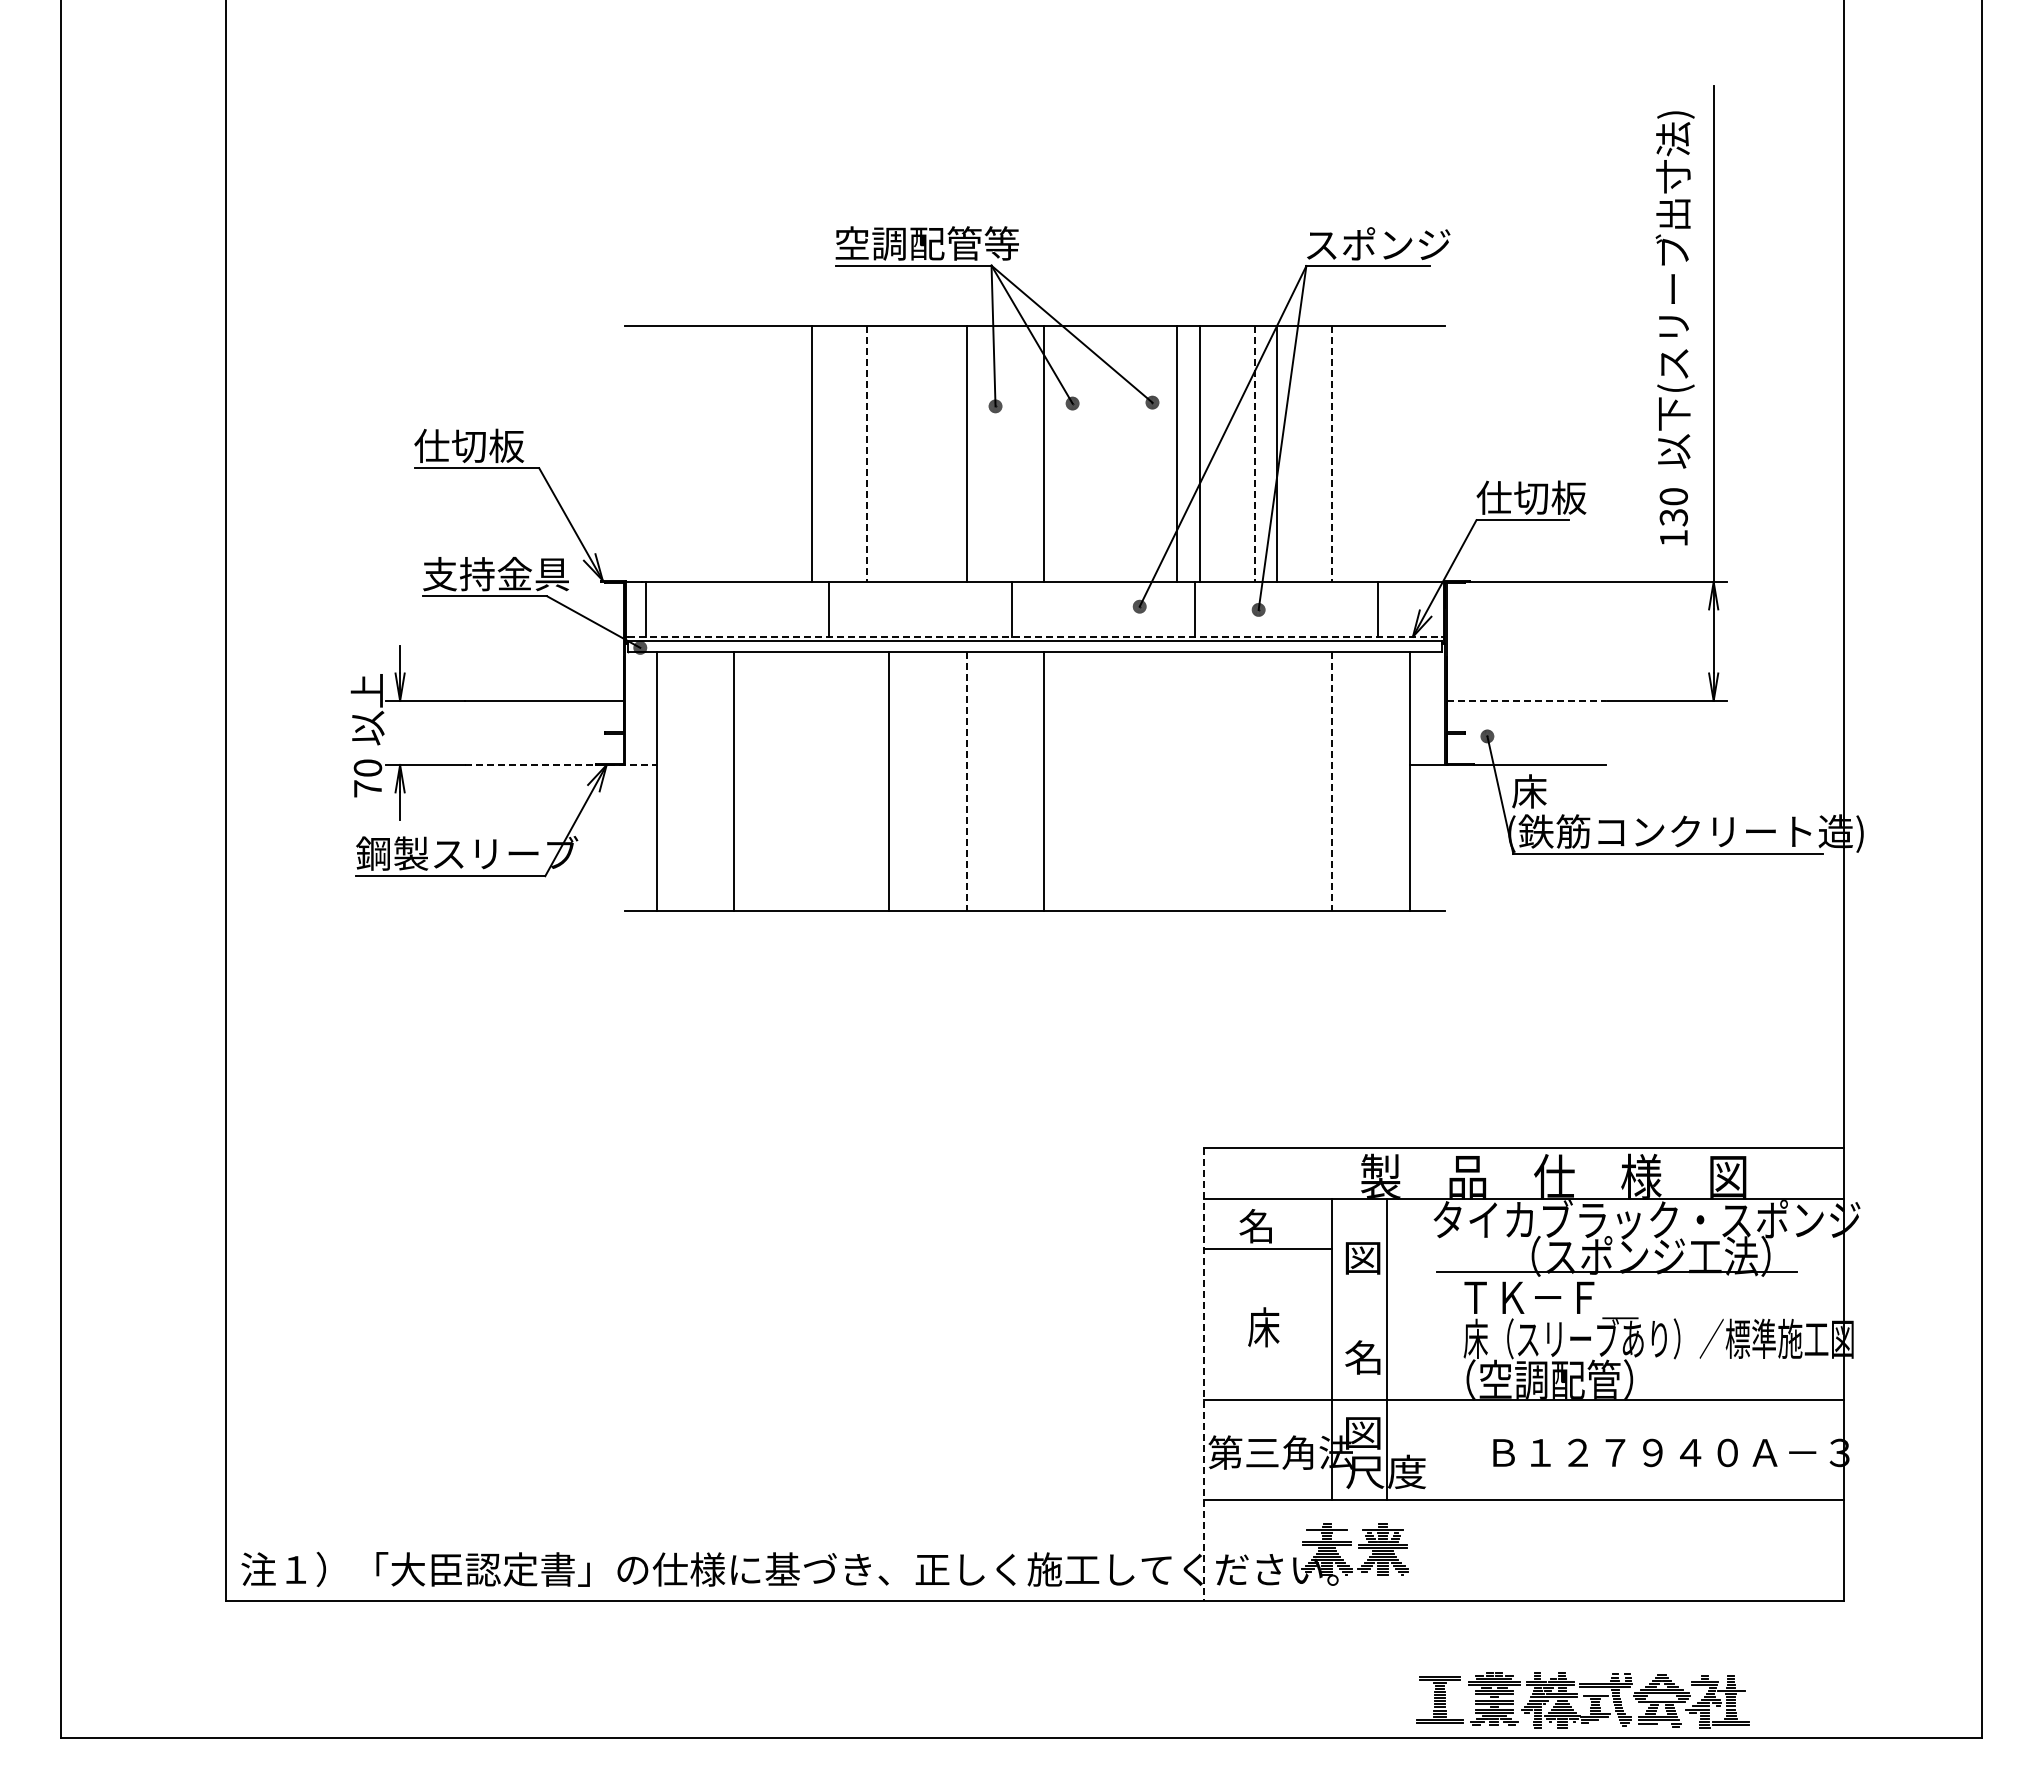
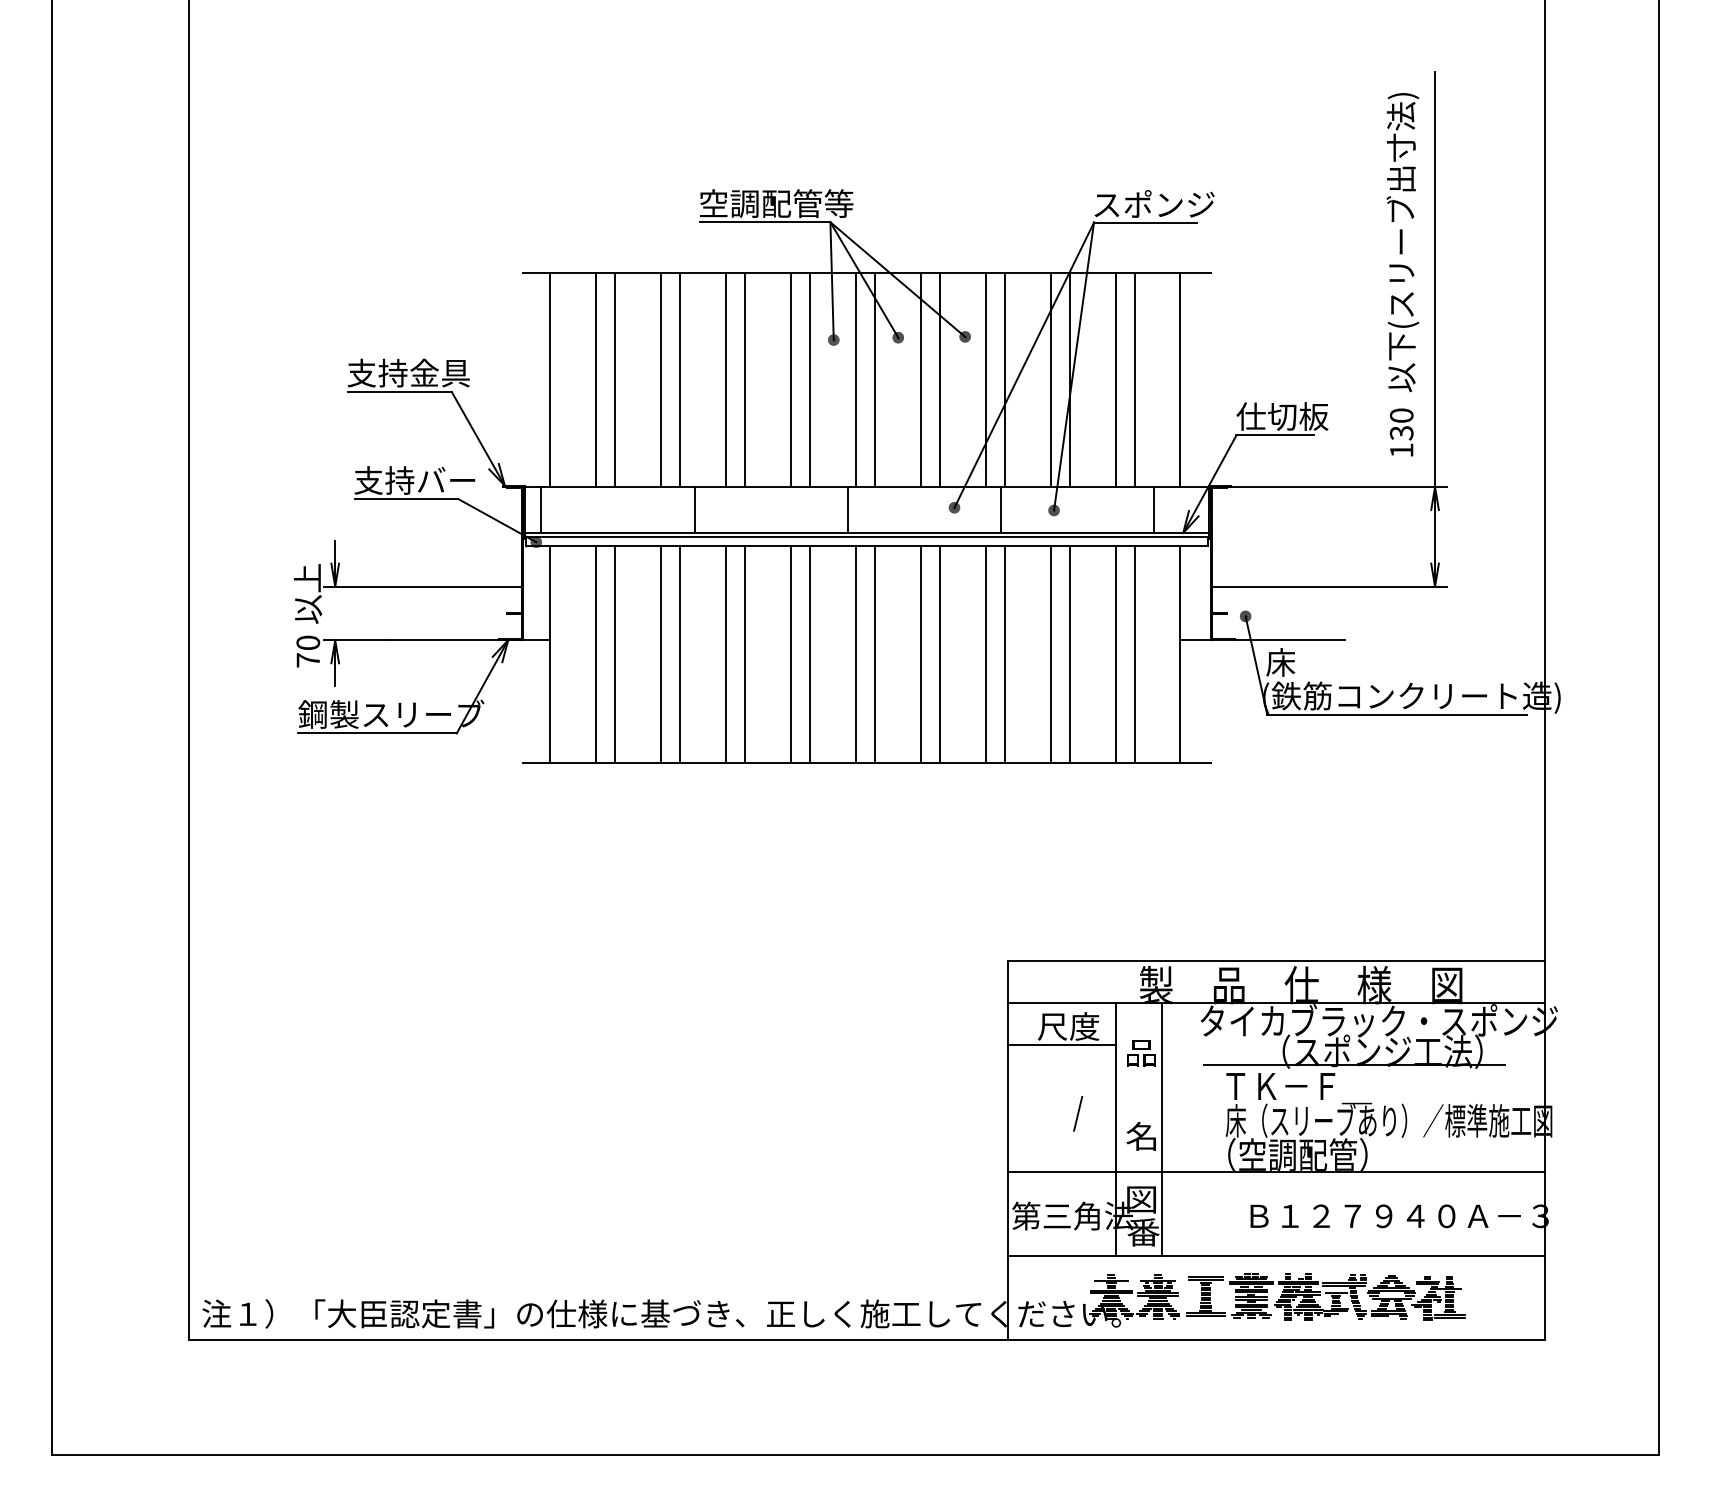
text: (487, 445) -> (408, 372), 仕切板 -> 支持金具
line: (656, 453) -> (549, 379), added
line: (711, 453) -> (595, 379), added
line: (734, 453) -> (615, 379), added
line: (789, 453) -> (661, 379), added
line: (889, 453) -> (744, 379), added
line: (944, 453) -> (791, 379), added
line: (1021, 453) -> (855, 379), added
line: (1099, 453) -> (920, 379), added
line: (1122, 453) -> (940, 379), added
line: (1354, 453) -> (1134, 379), added
line: (1409, 453) -> (1180, 379), added
line: (866, 454) -> (725, 380), dashed -> solid
line: (1254, 454) -> (1050, 380), dashed -> solid
line: (1332, 454) -> (1115, 380), dashed -> solid
text: (532, 573) -> (446, 479), 支持金具 -> 支持バー
line: (1035, 636) -> (867, 532), dashed -> solid
line: (1526, 700) -> (1278, 586), dashed -> solid
line: (561, 764) -> (470, 639), dashed -> solid
line: (711, 781) -> (595, 654), added
line: (789, 781) -> (661, 654), added
line: (811, 781) -> (679, 654), added
line: (866, 781) -> (725, 654), added
line: (944, 781) -> (791, 654), added
line: (1021, 781) -> (855, 654), added
line: (1099, 781) -> (920, 654), added
line: (1122, 781) -> (940, 654), added
line: (1176, 781) -> (985, 654), added
line: (1199, 781) -> (1004, 654), added
line: (1254, 781) -> (1050, 654), added
line: (1277, 781) -> (1069, 654), added
line: (1354, 781) -> (1134, 654), added
line: (966, 782) -> (809, 654), dashed -> solid
line: (1332, 782) -> (1115, 654), dashed -> solid
text: (1275, 1226) -> (1068, 1026), 名 -> 尺度
text: (1362, 1258) -> (1141, 1053), 図 -> 品
text: (1270, 1329) -> (1063, 1112), 床 -> /
line: (1204, 1375) -> (1008, 1151), dashed -> solid
text: (1385, 1471) -> (1160, 1231), 尺度 -> 番
part: (1582, 1700) -> (1325, 1297), moved

